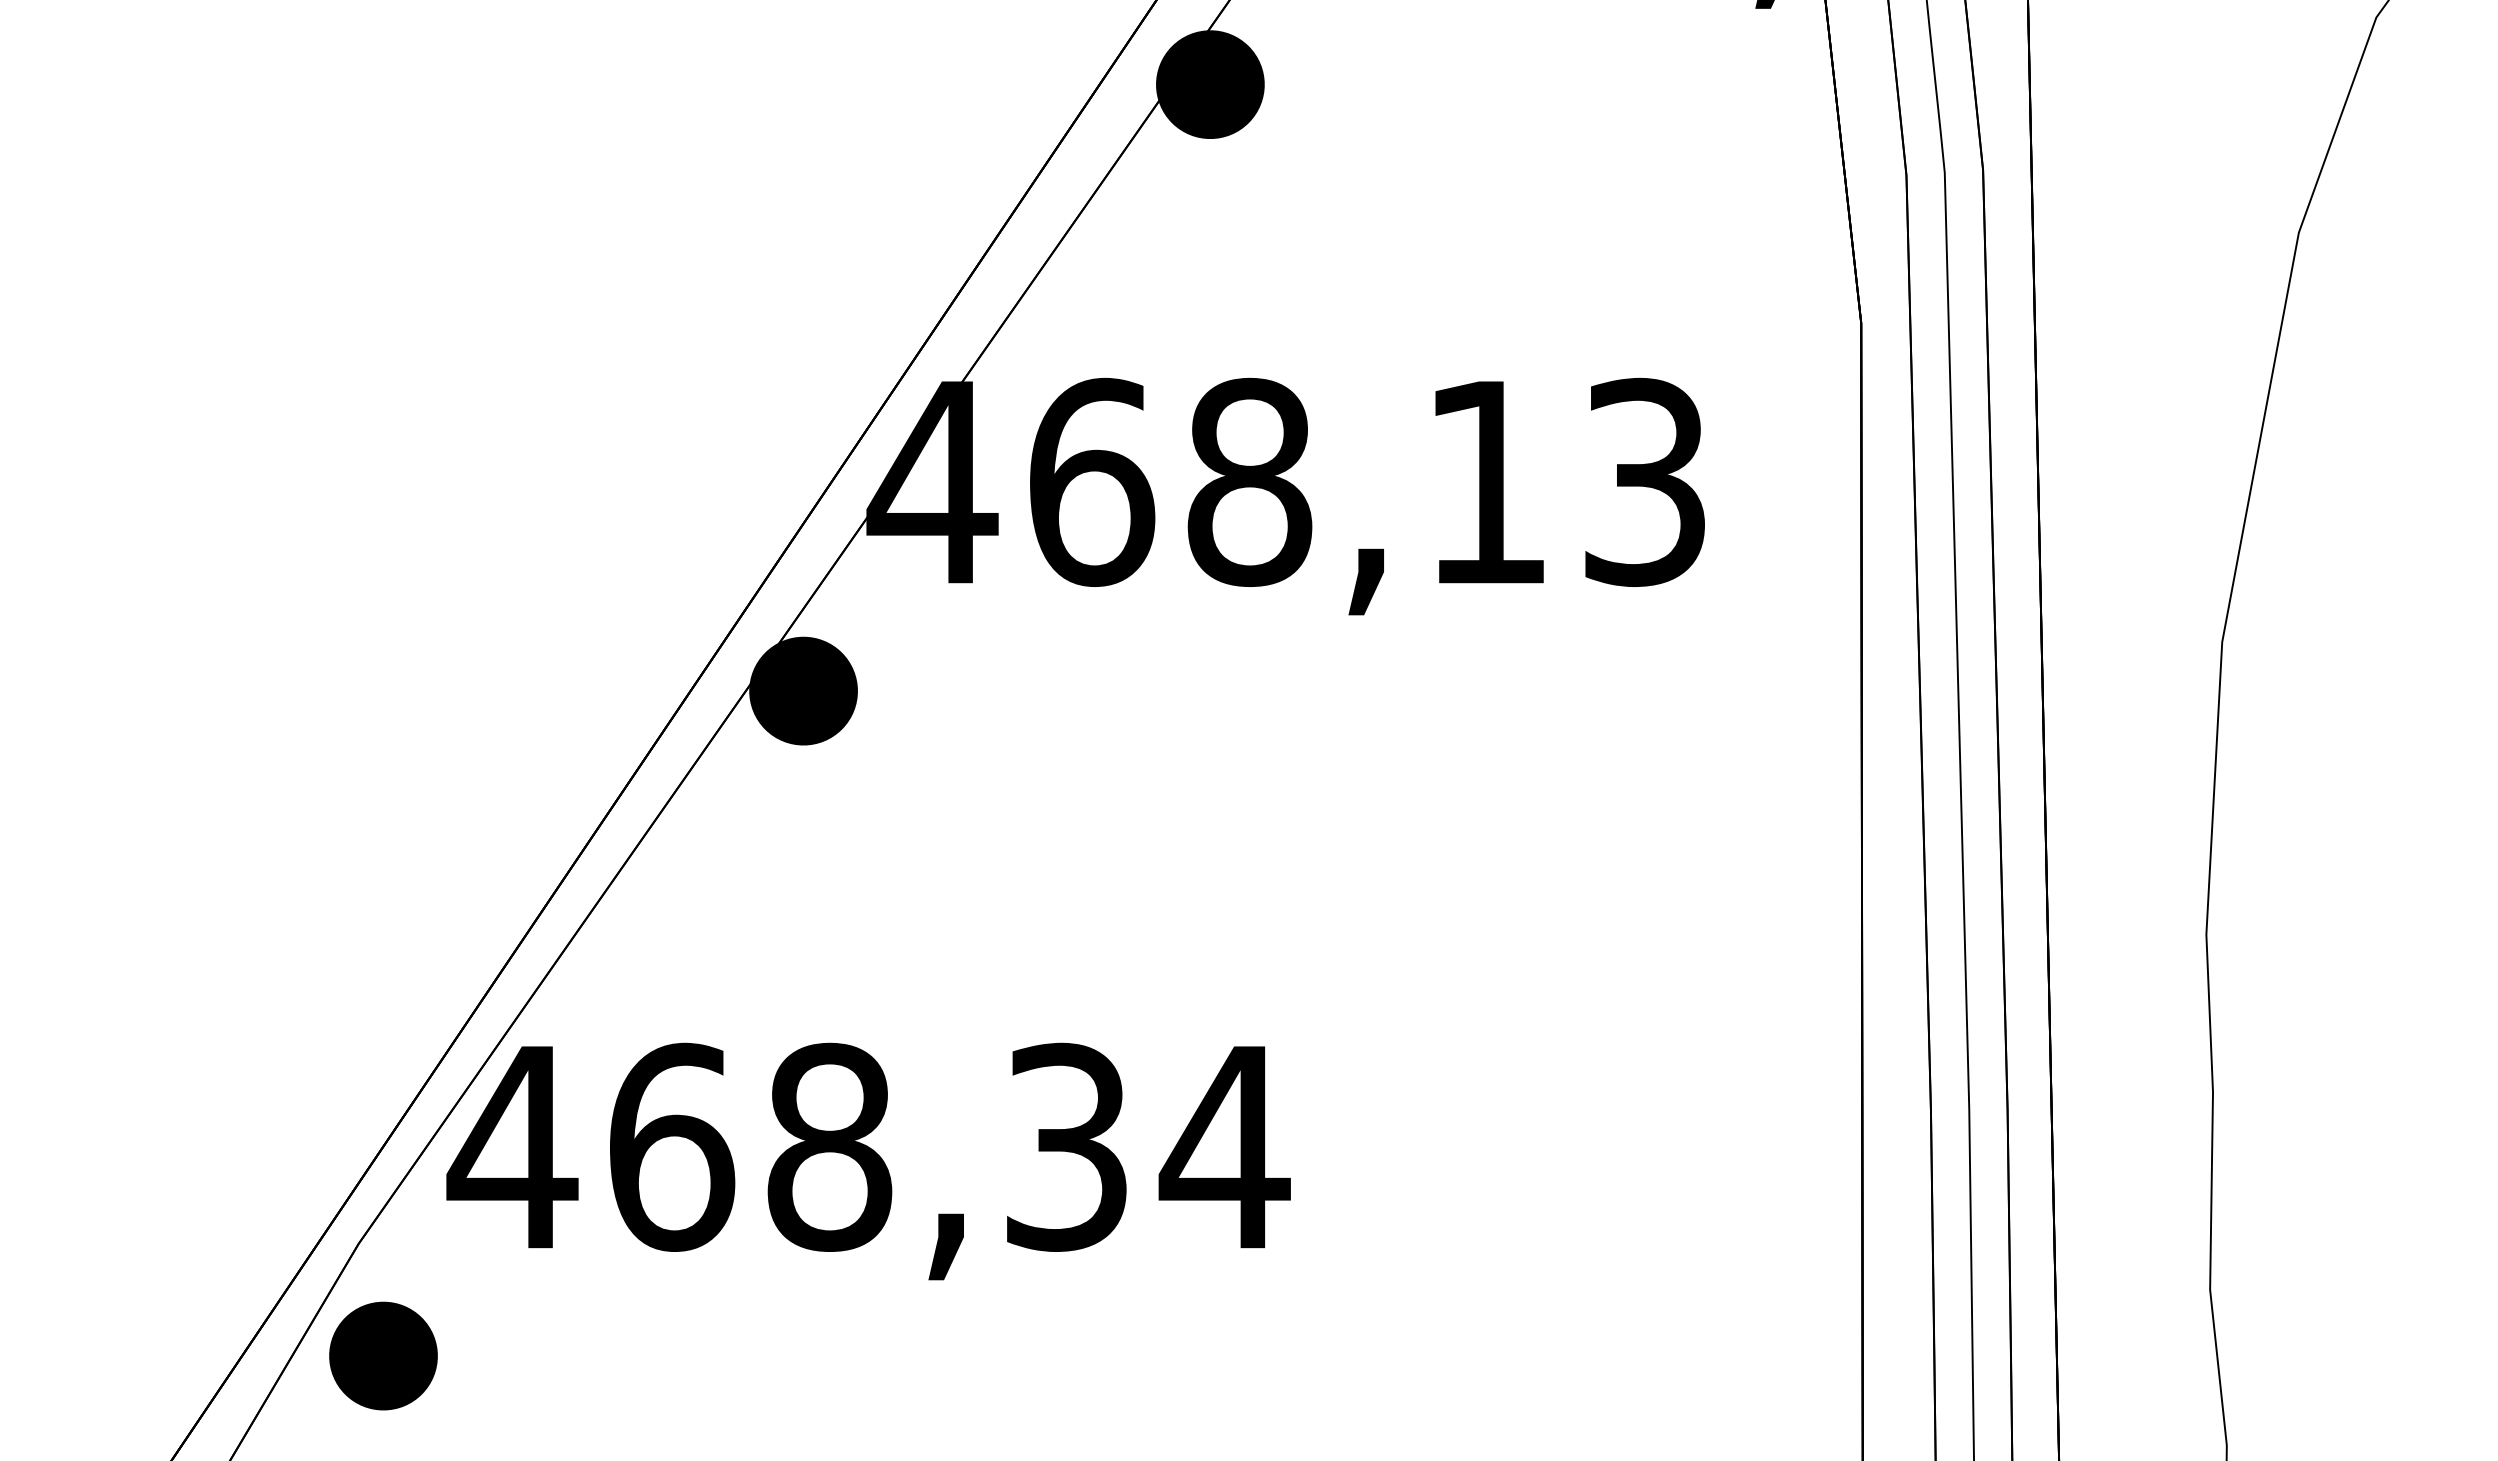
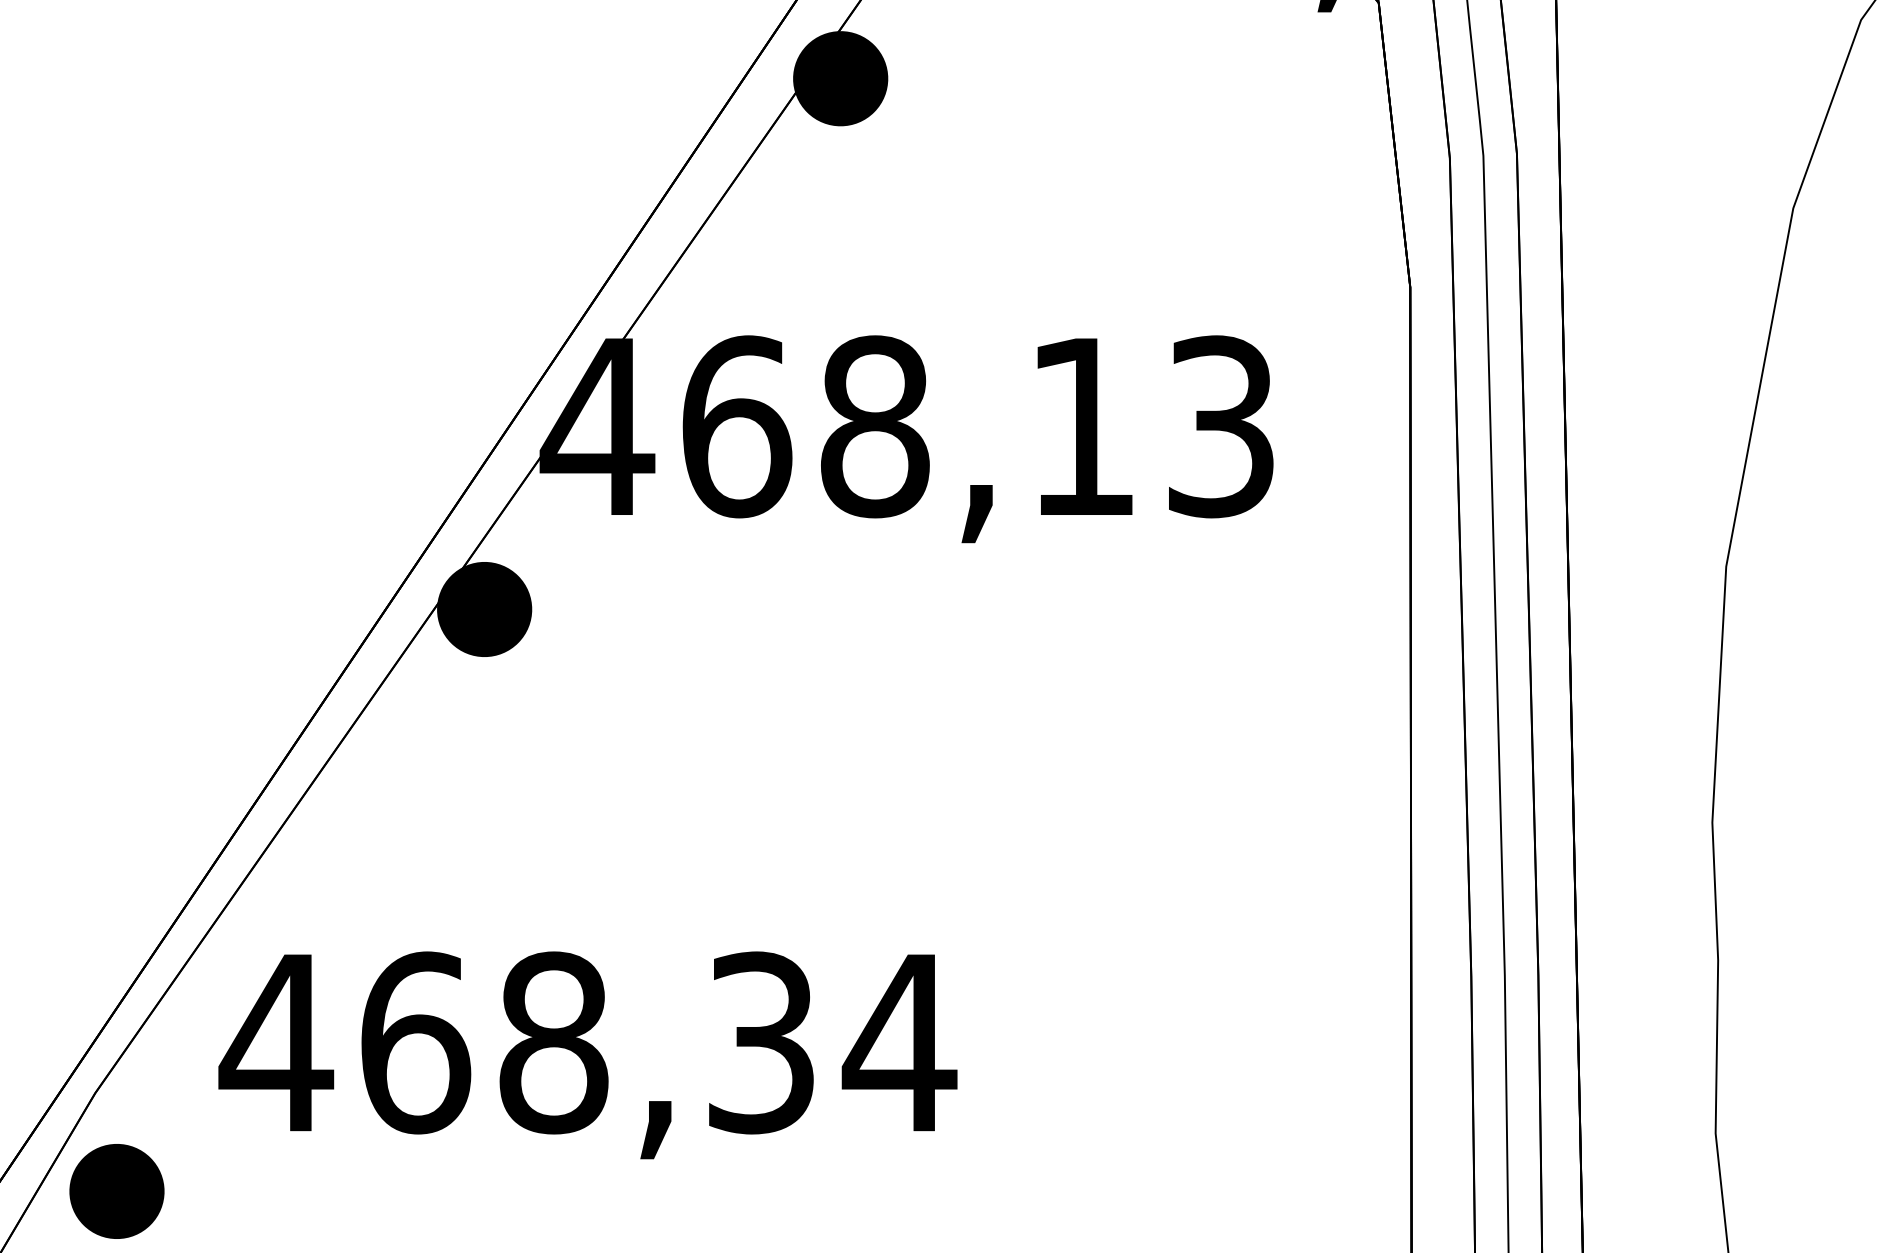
text: (868, 1161) -> (587, 1055), moved

